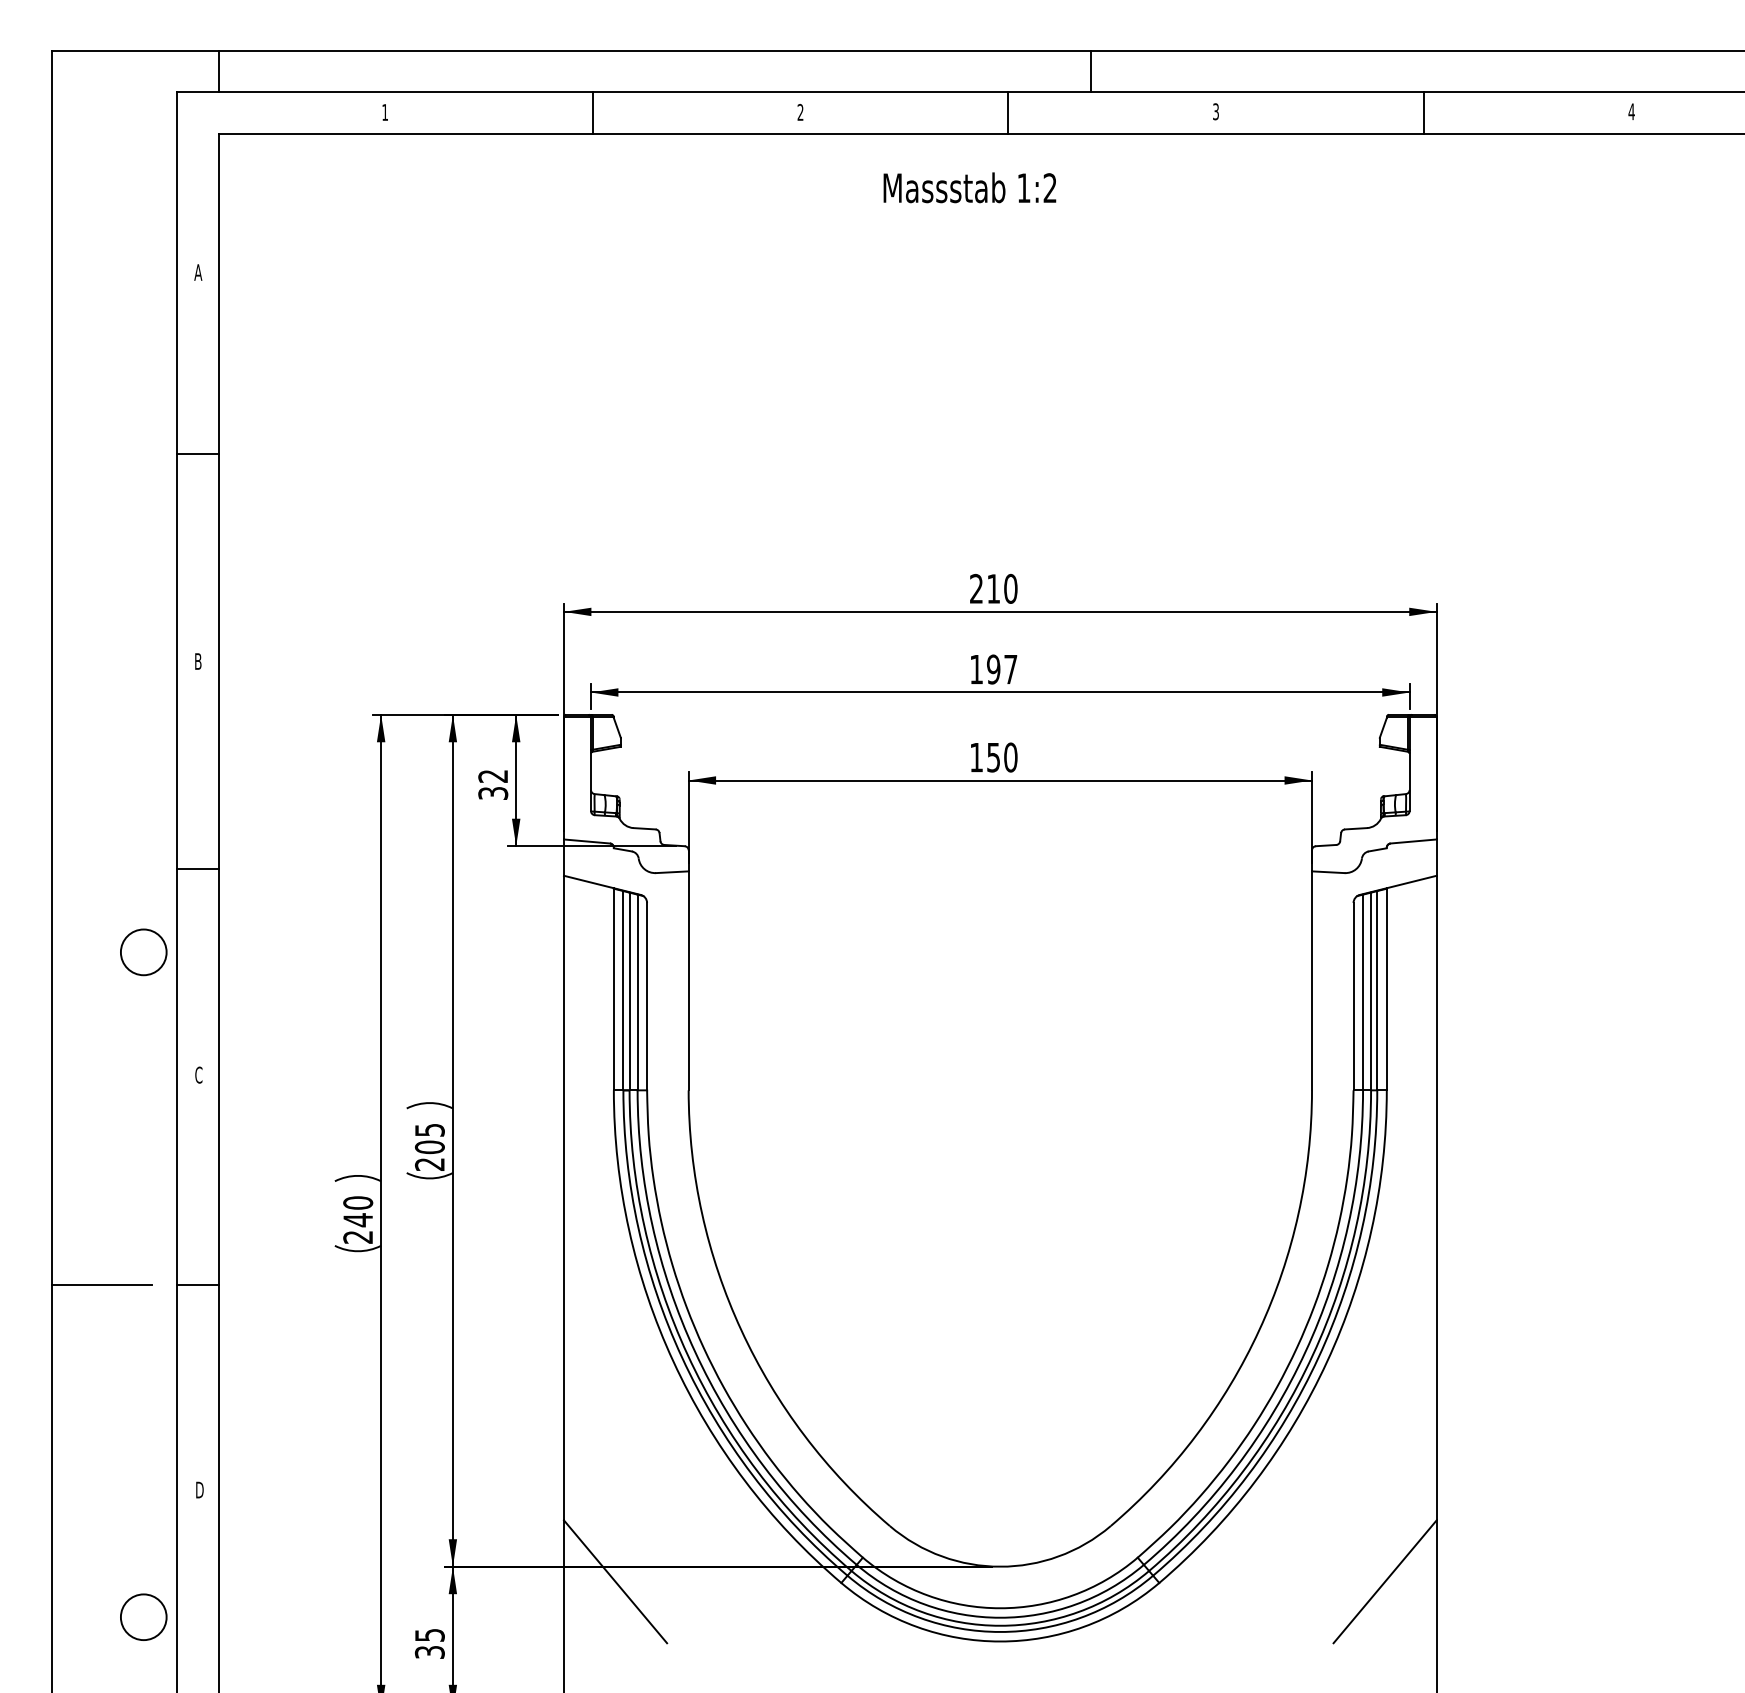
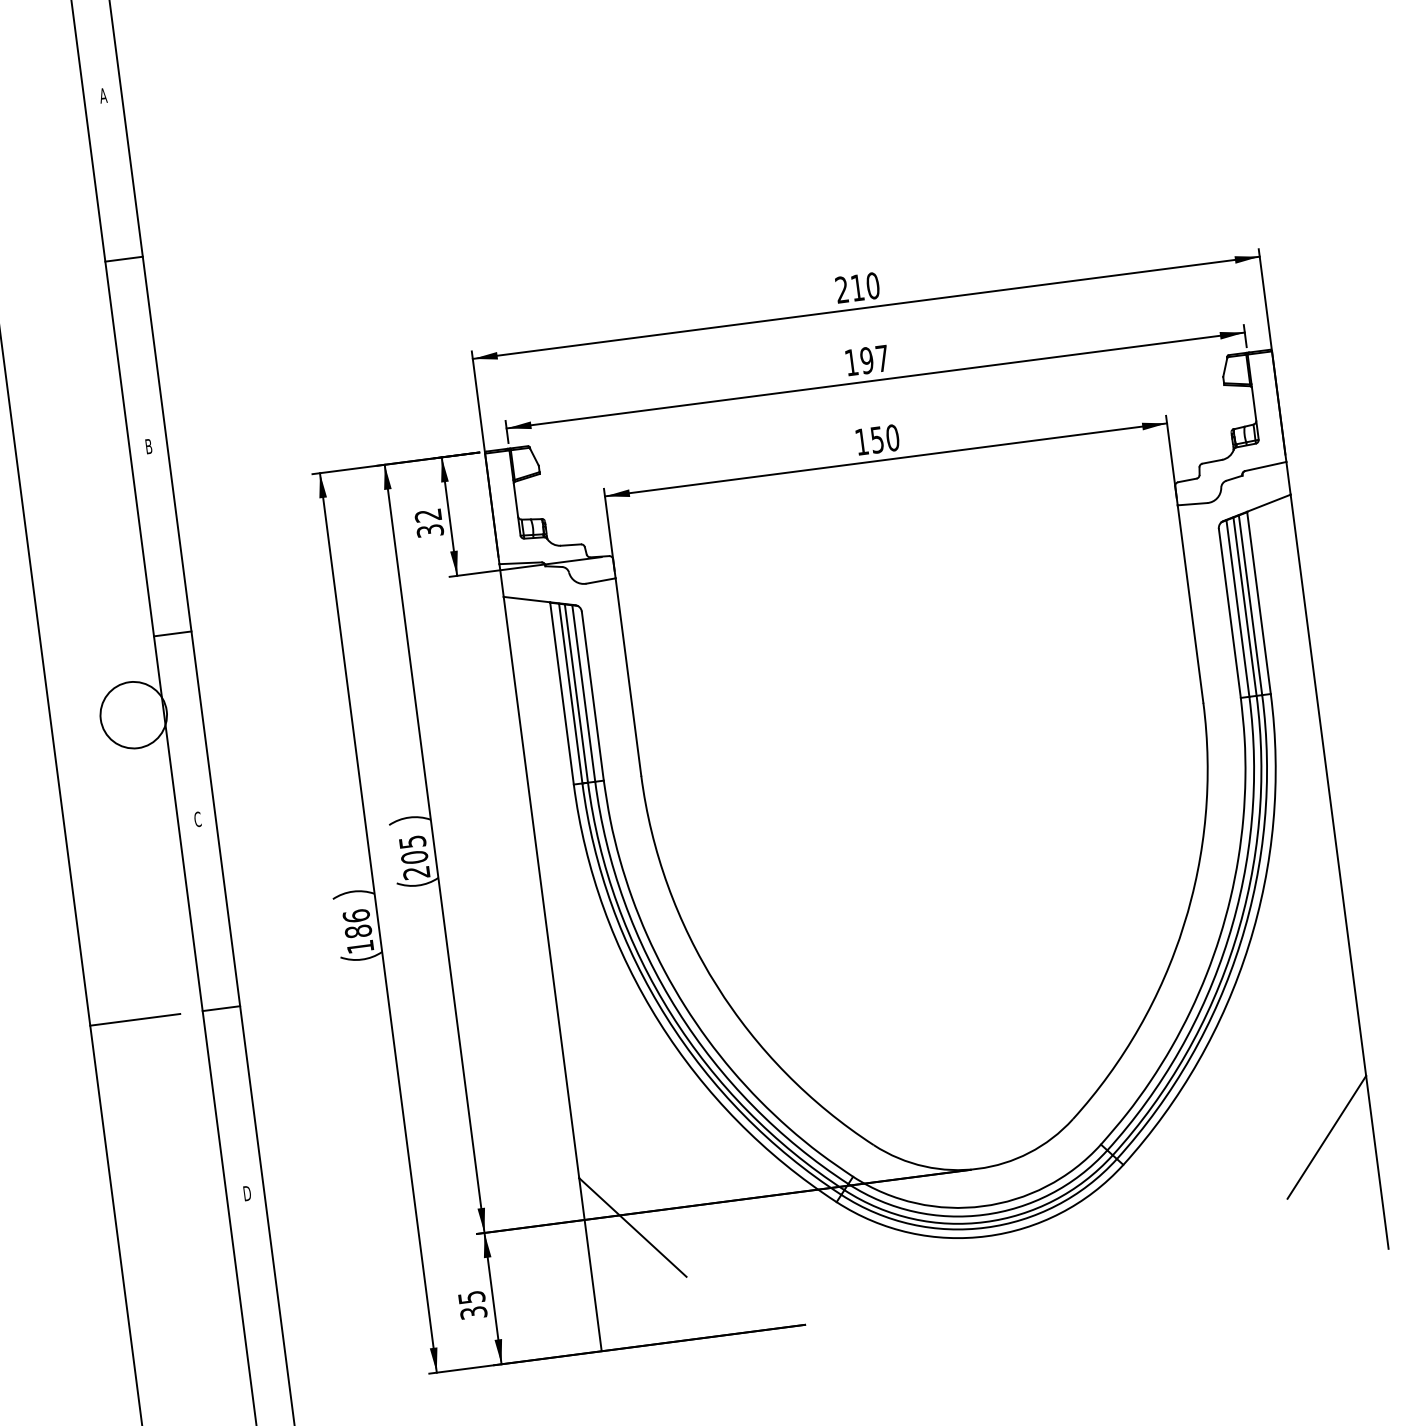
circle: (143, 952) -> (133, 715), size x1.6
text: (358, 1219) -> (358, 930), 240 -> 186
circle: (143, 1616) -> (211, 1314), removed

